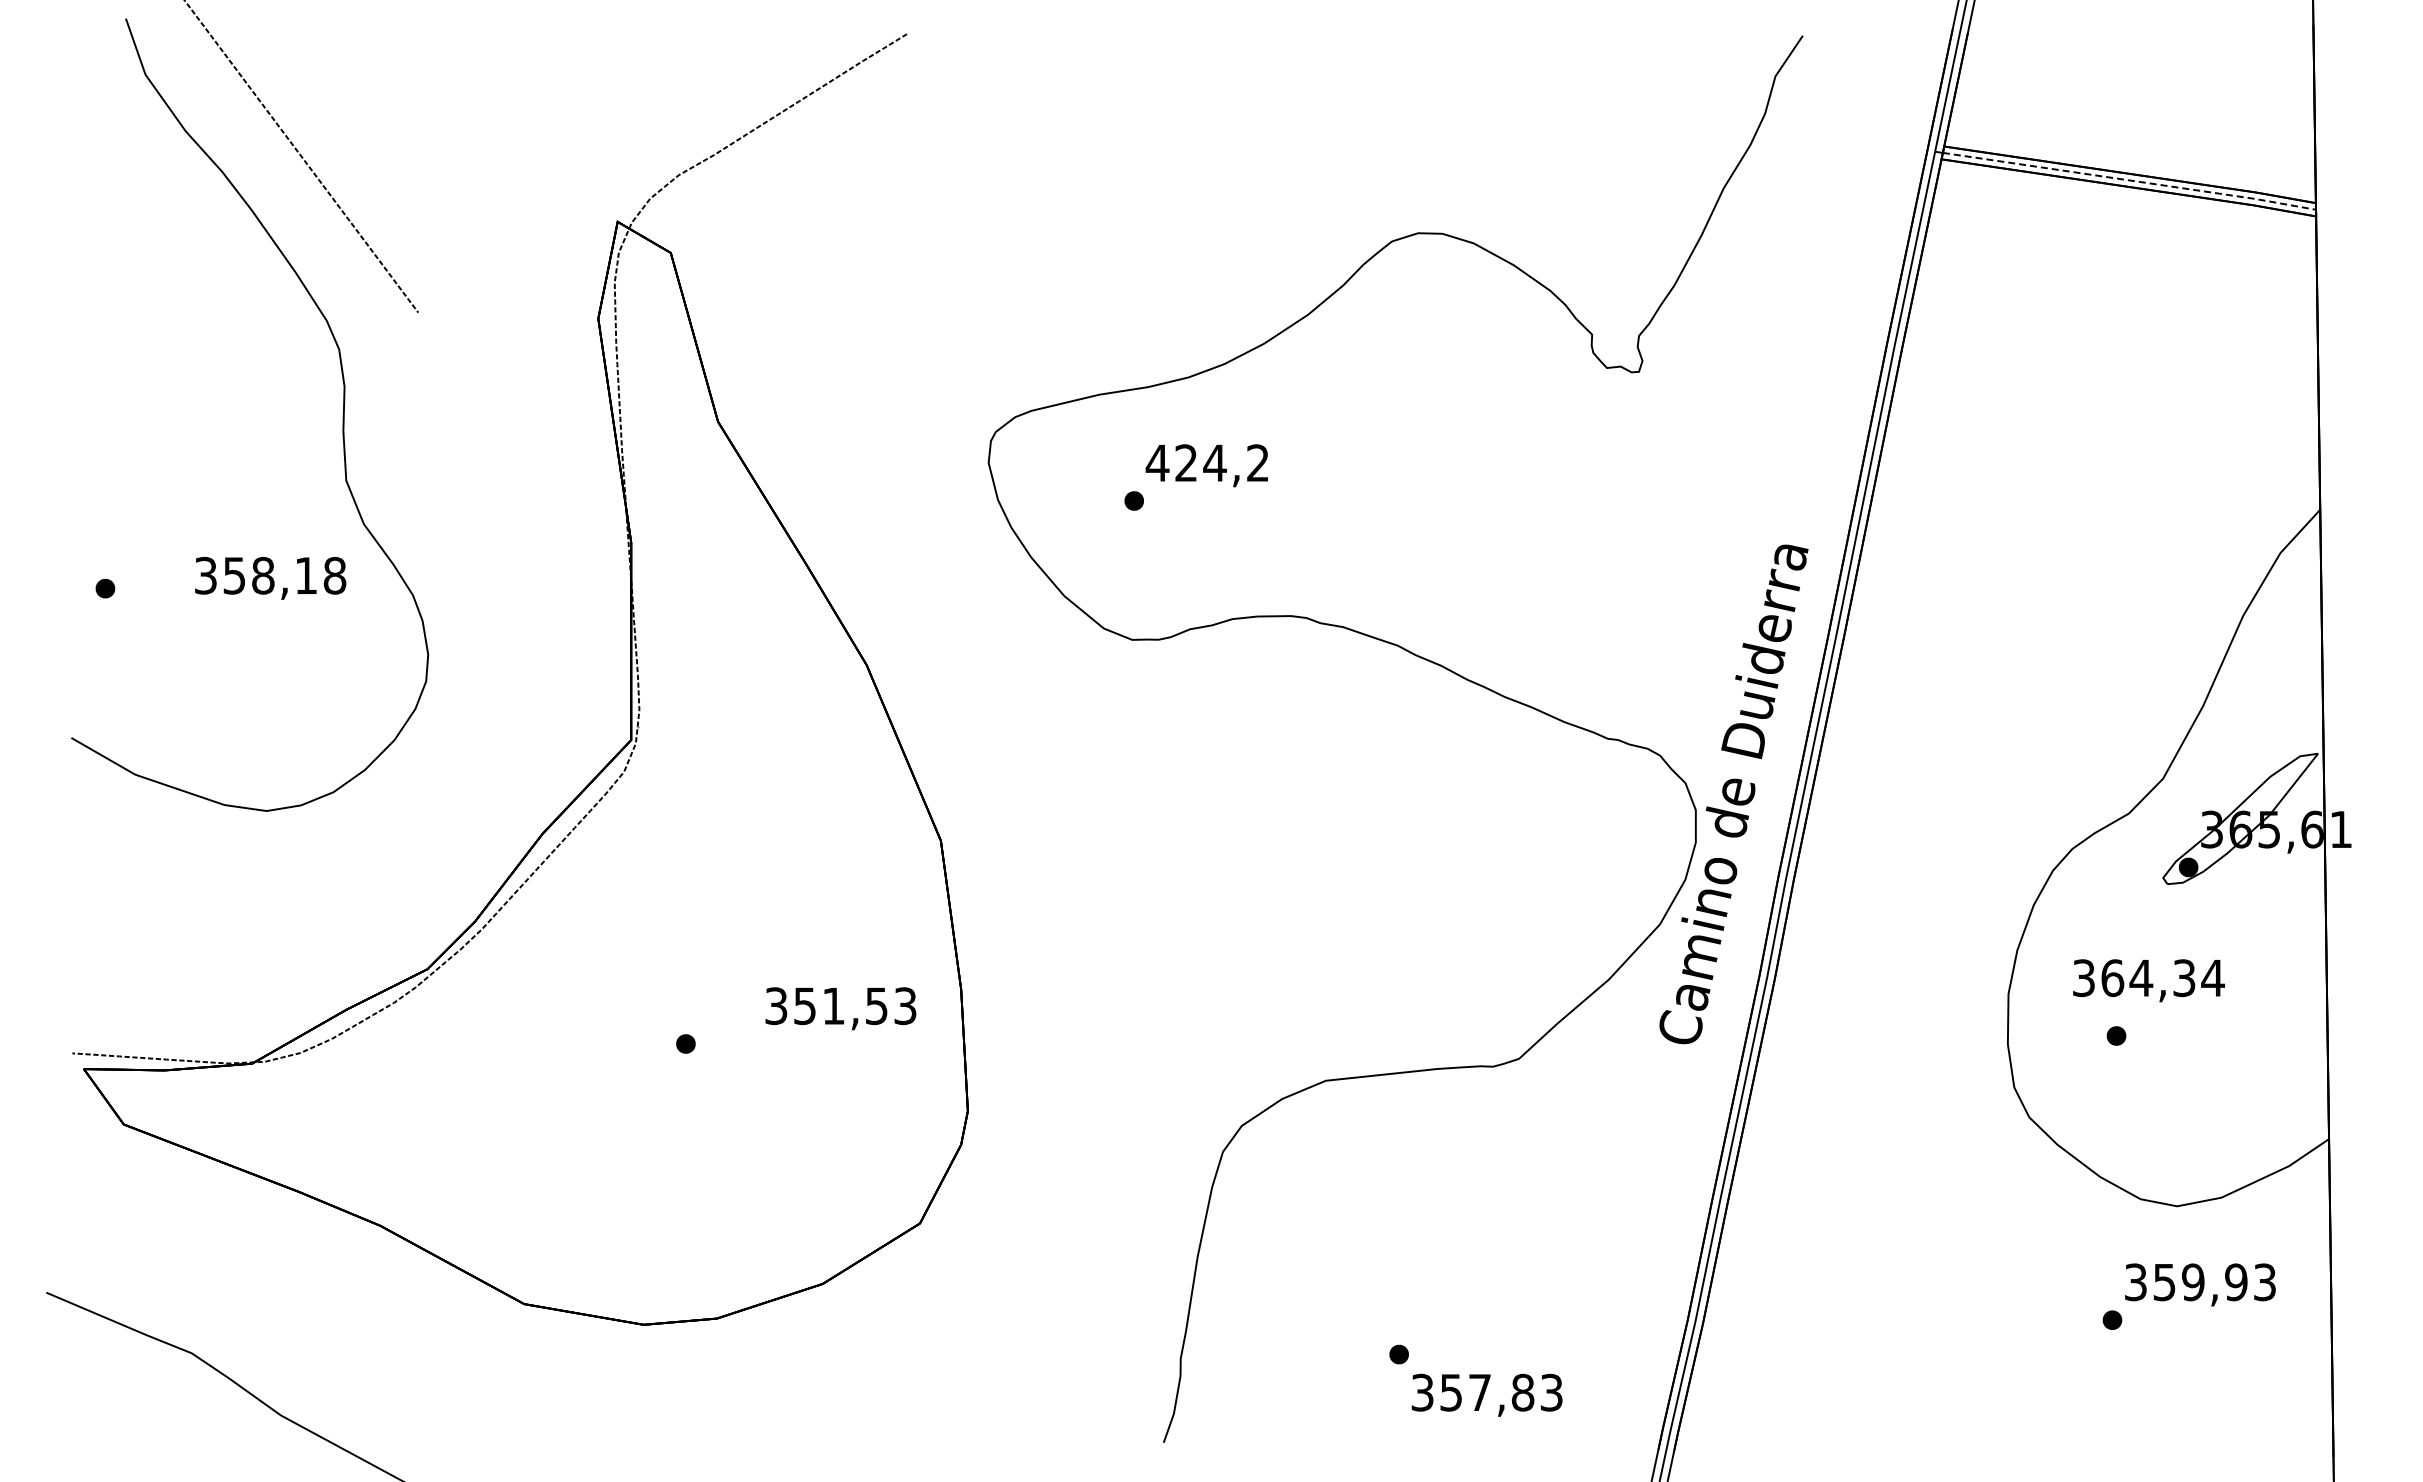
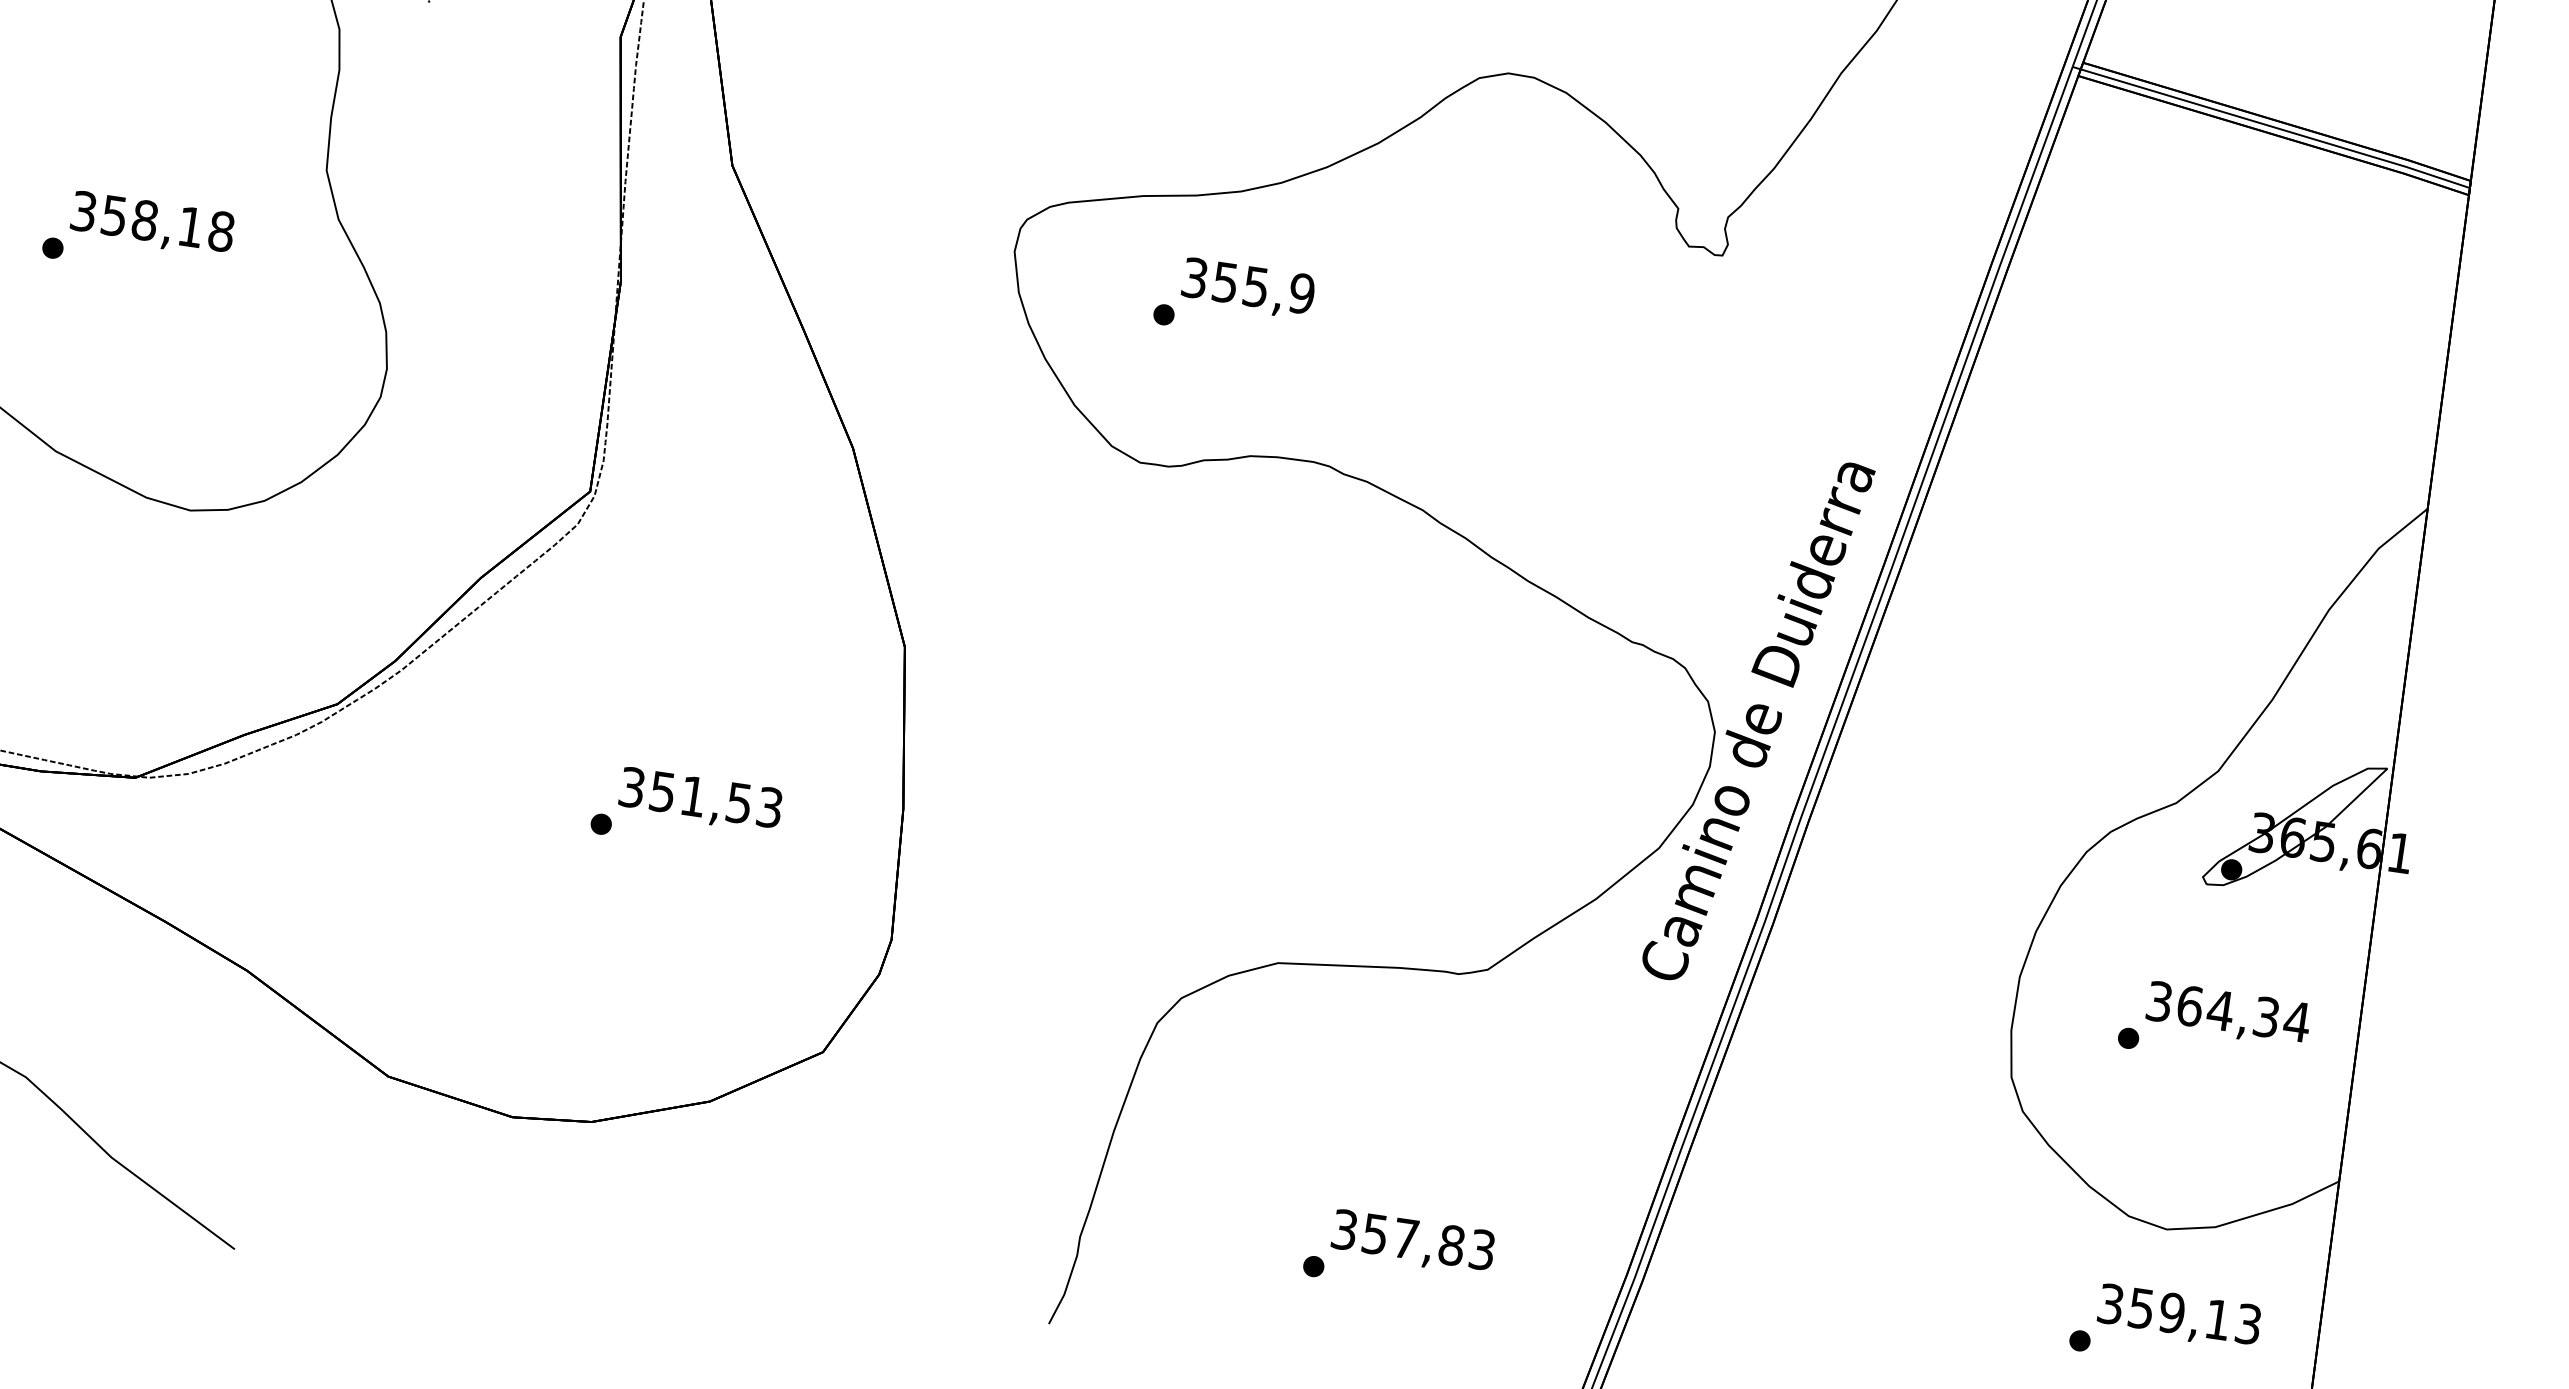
line: (2130, 180) -> (2276, 127), dashed -> solid
text: (1207, 463) -> (1247, 286), 424,2 -> 355,9
text: (270, 577) -> (152, 223), moved
text: (2148, 980) -> (2227, 1014), moved
text: (840, 1008) -> (700, 800), moved
text: (2236, 1282) -> (2218, 1319), 359,93 -> 359,13
text: (1486, 1394) -> (1412, 1241), moved

